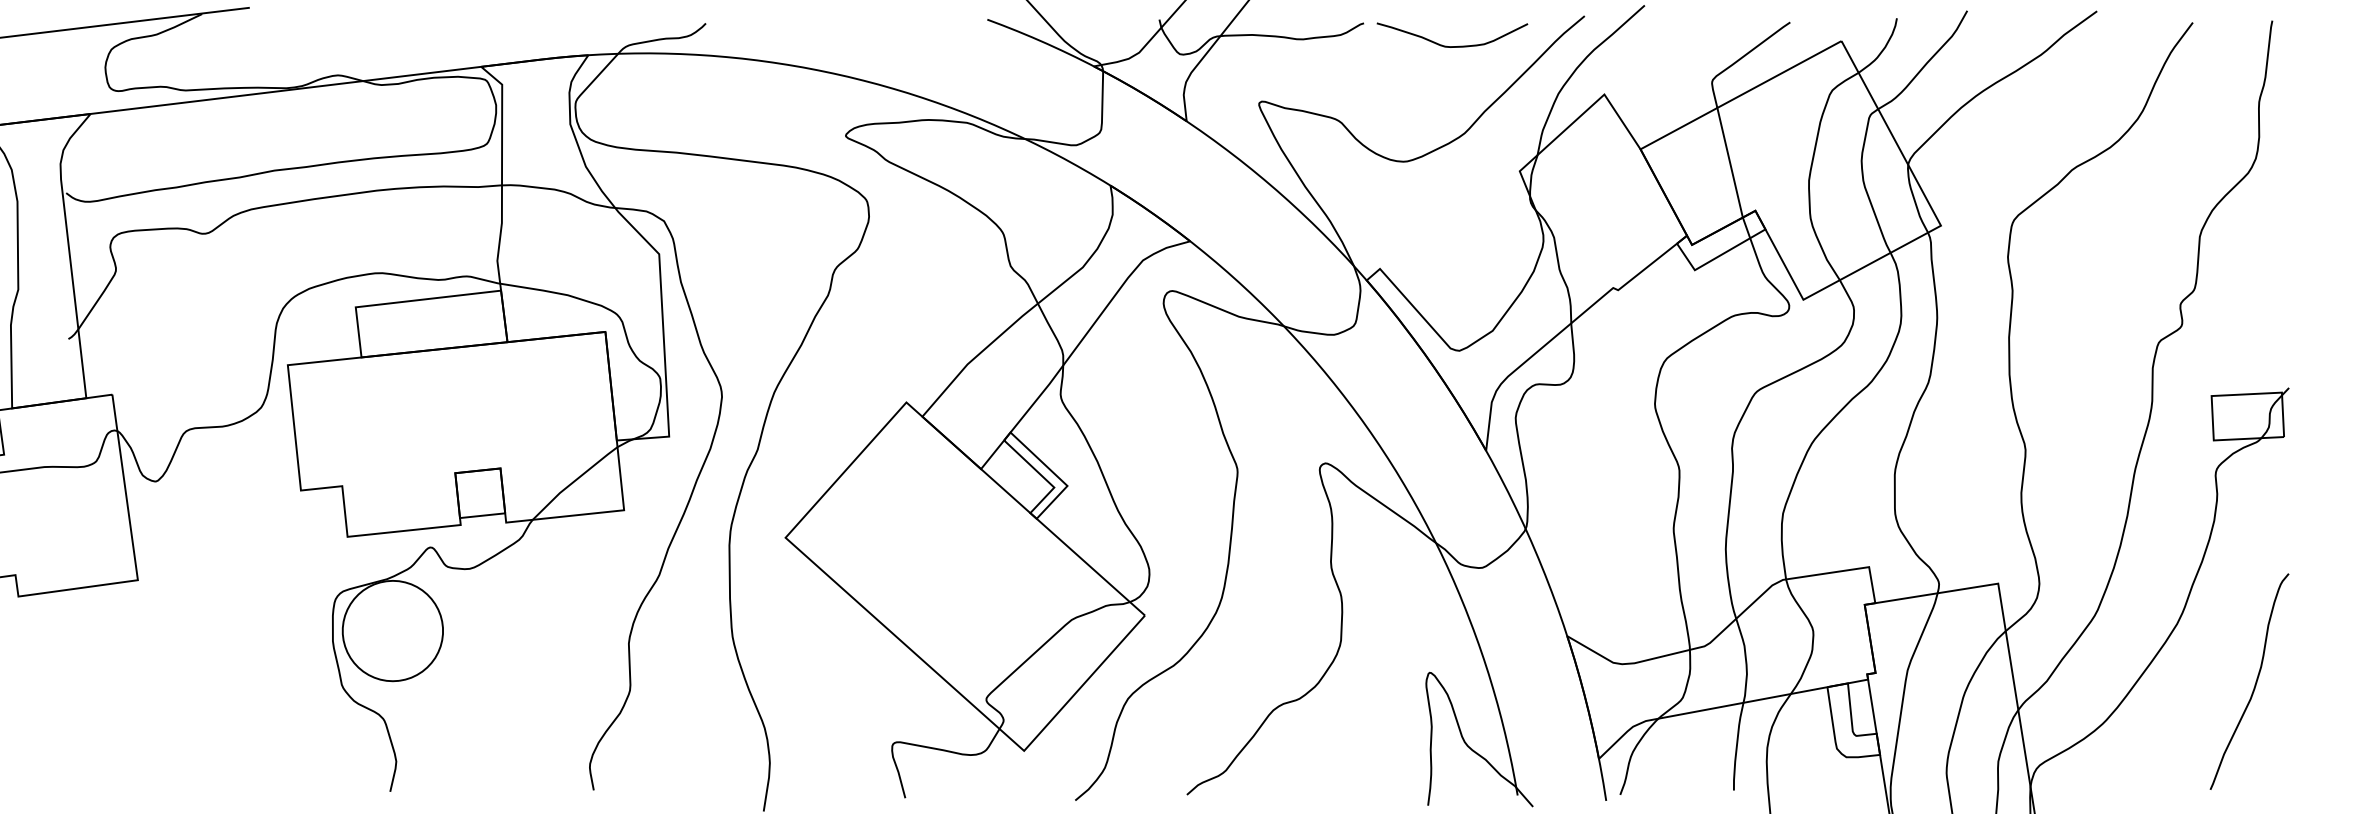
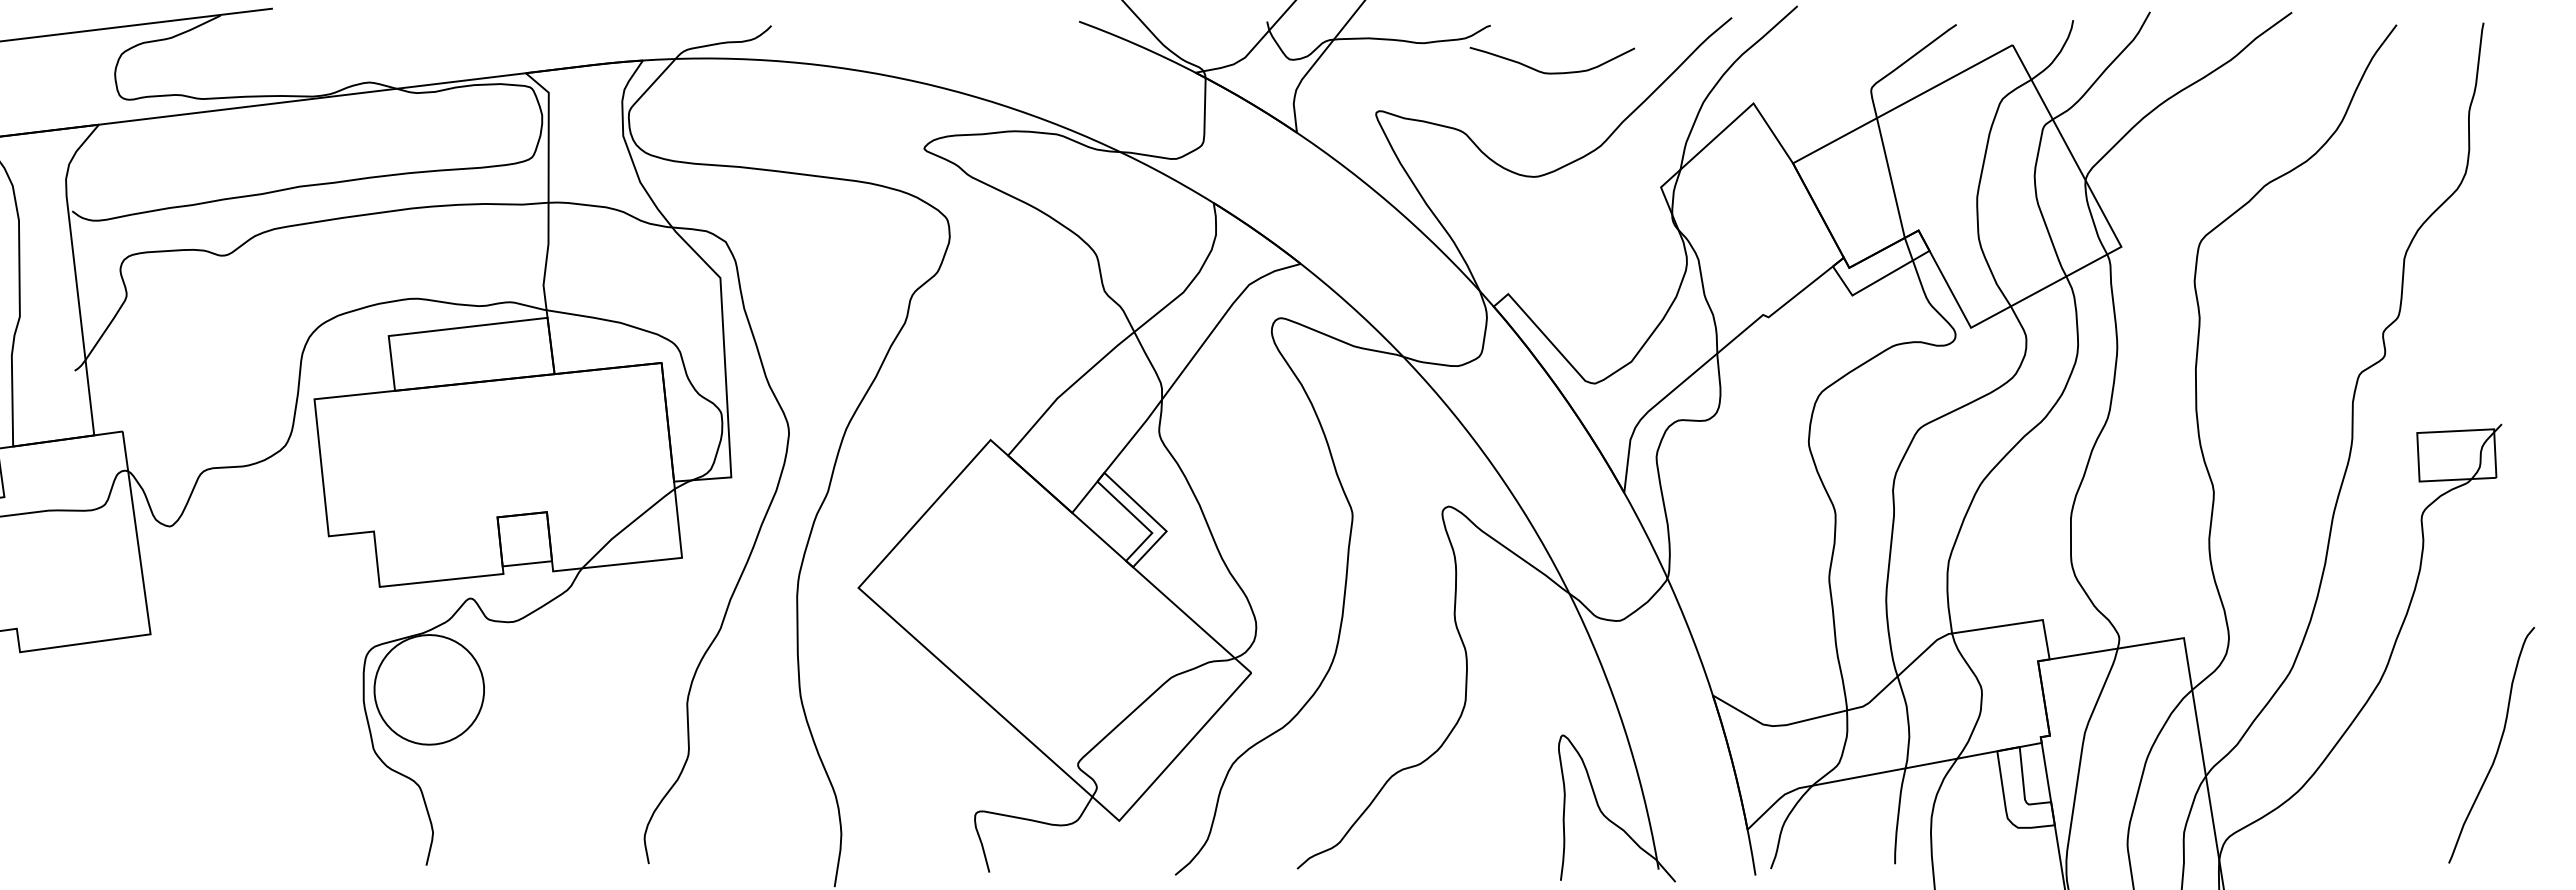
curve: (1452, 46) -> (1552, 72), moved
curve: (2254, 683) -> (2497, 747), moved

